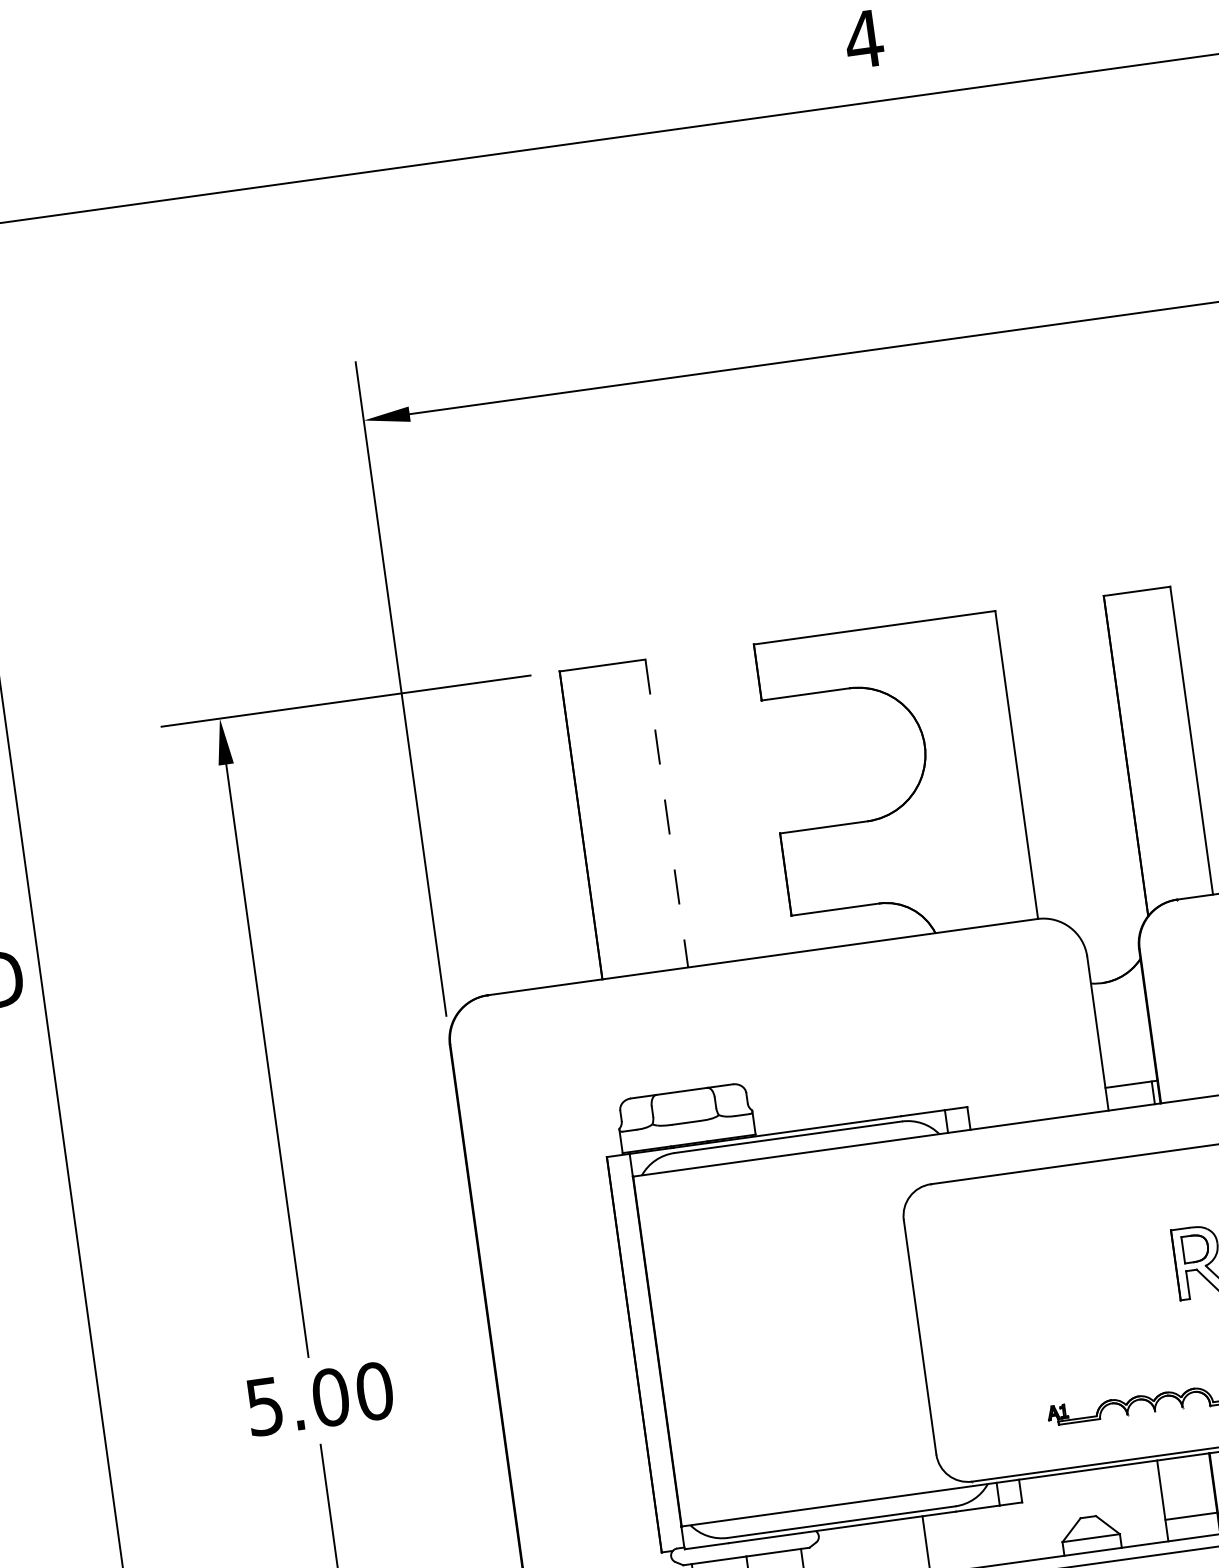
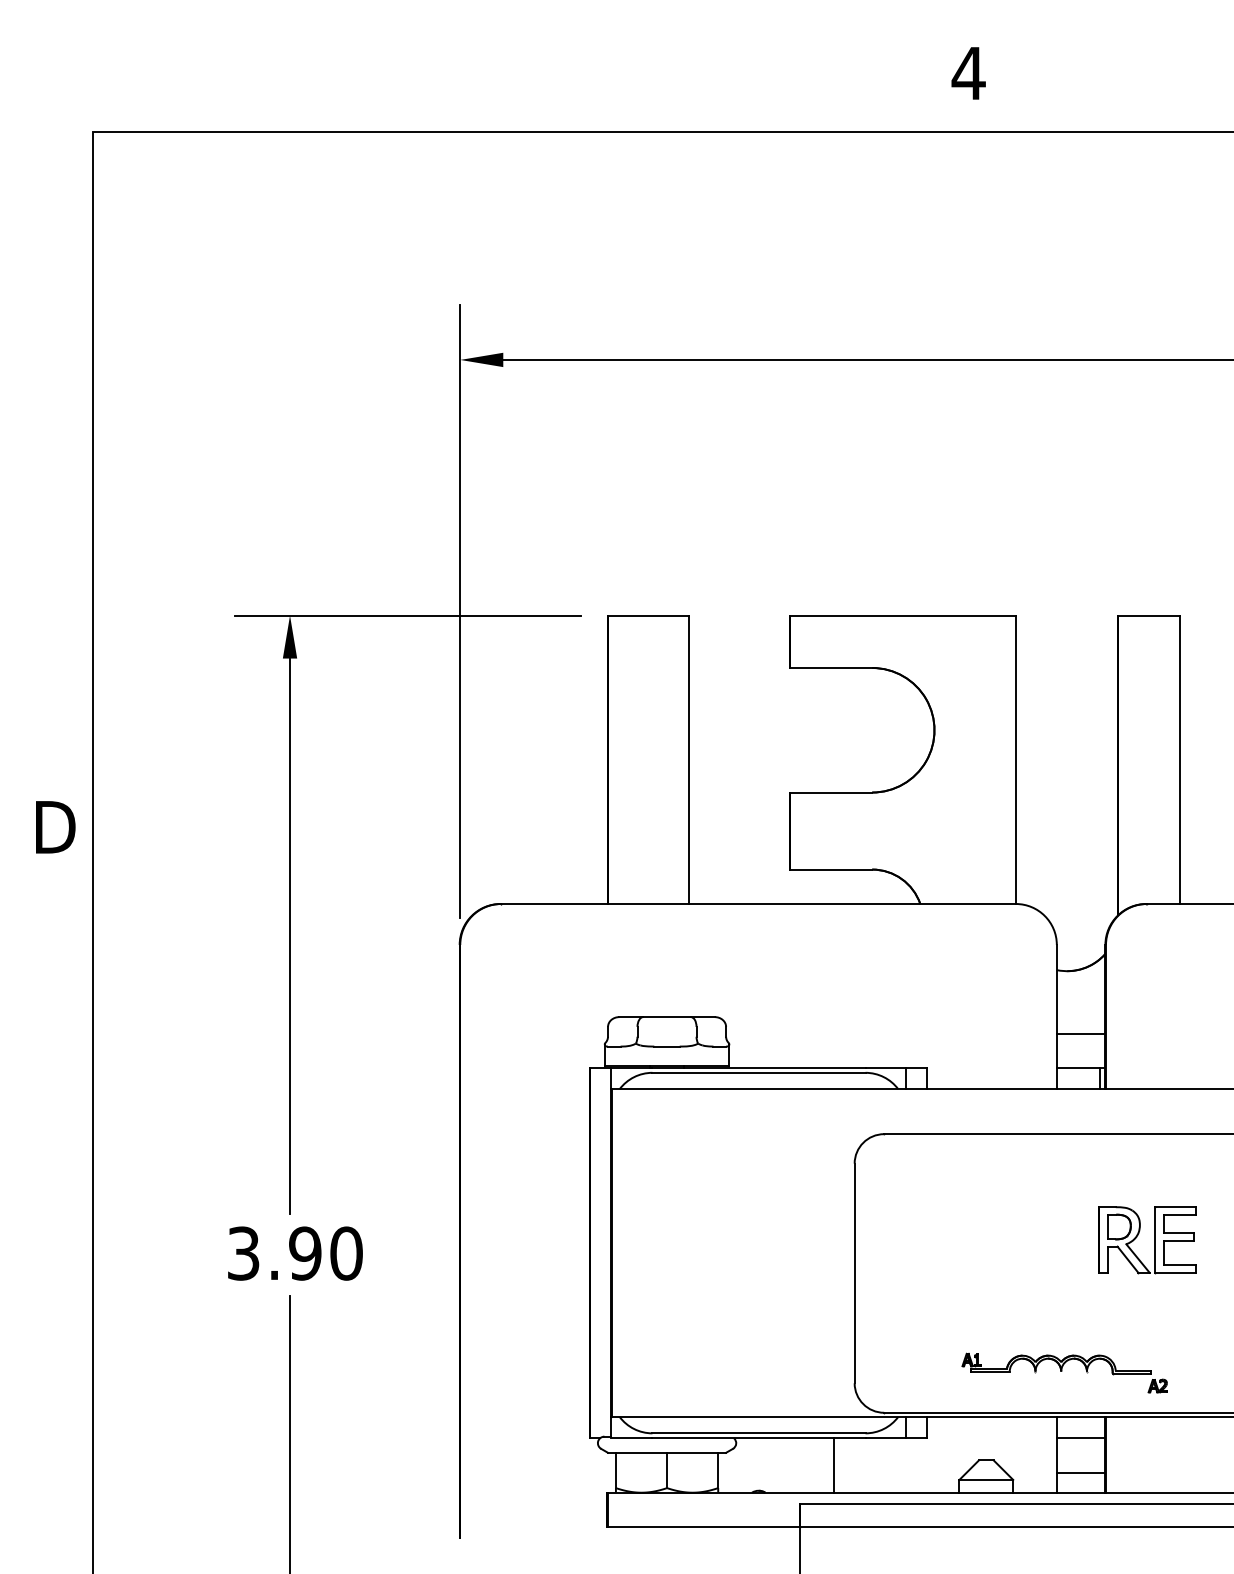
line: (666, 814) -> (688, 760), dashed -> solid
line: (1125, 1047) -> (1080, 1033), added
text: (297, 1401) -> (274, 1253), 5.00 -> 3.90
line: (1185, 1480) -> (1080, 1438), added

